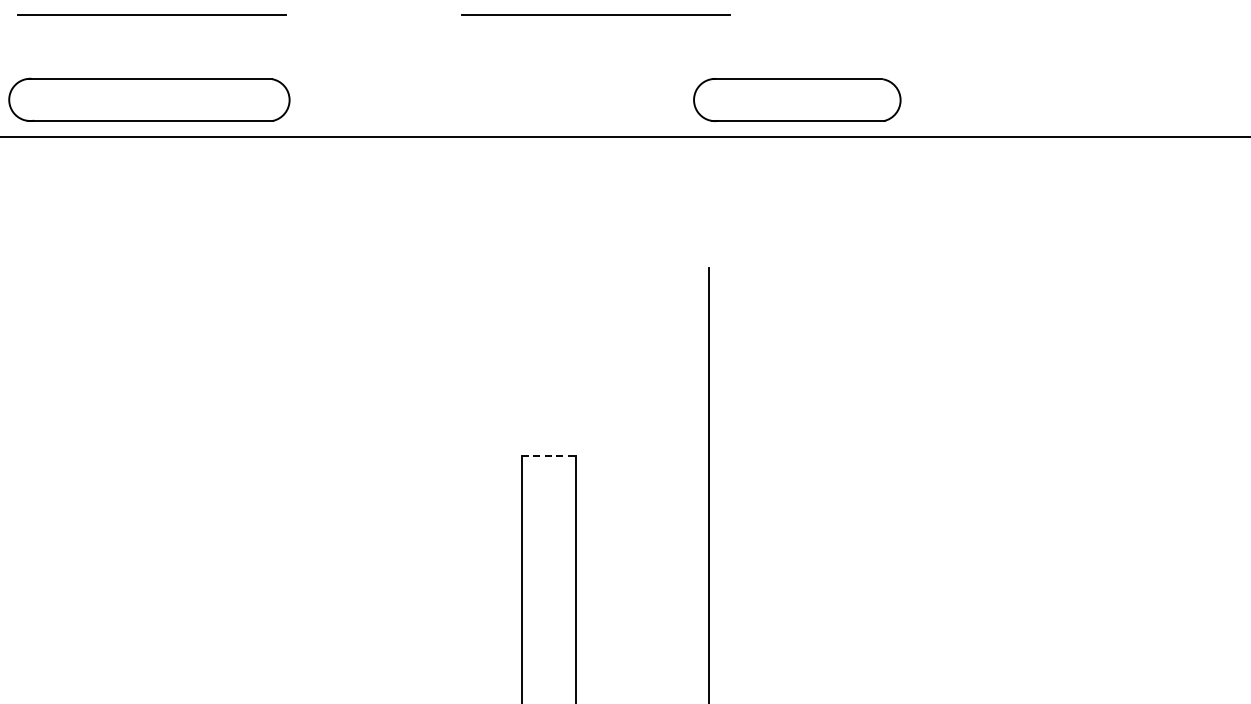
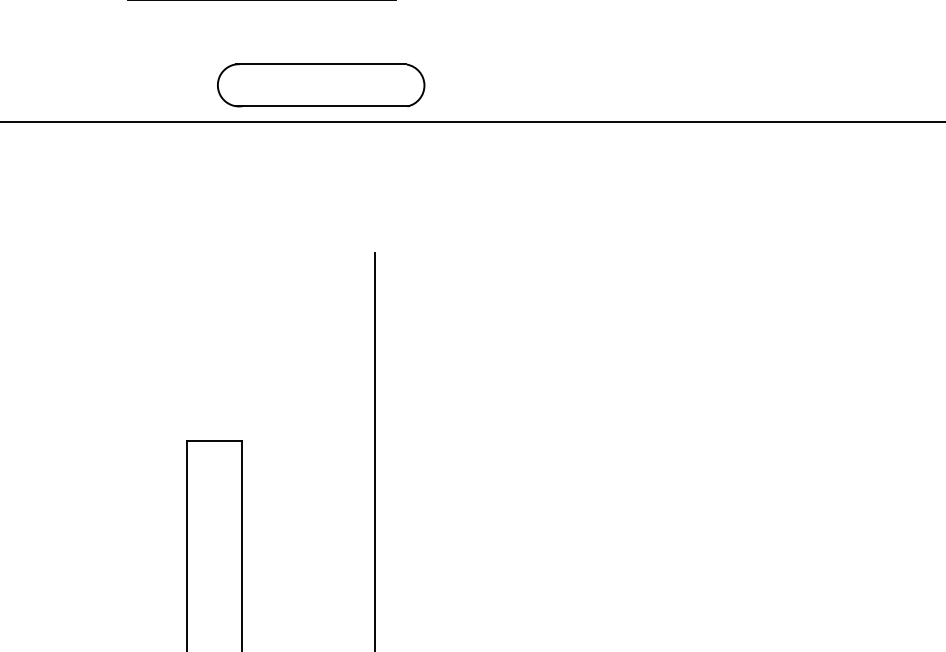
part: (797, 99) -> (321, 84), moved
line: (549, 456) -> (215, 441), dashed -> solid

